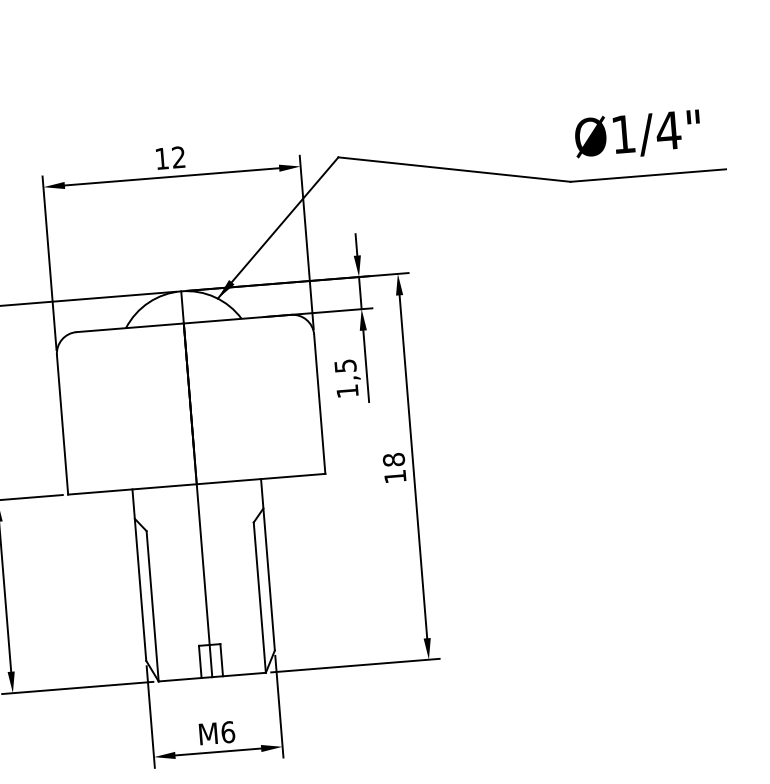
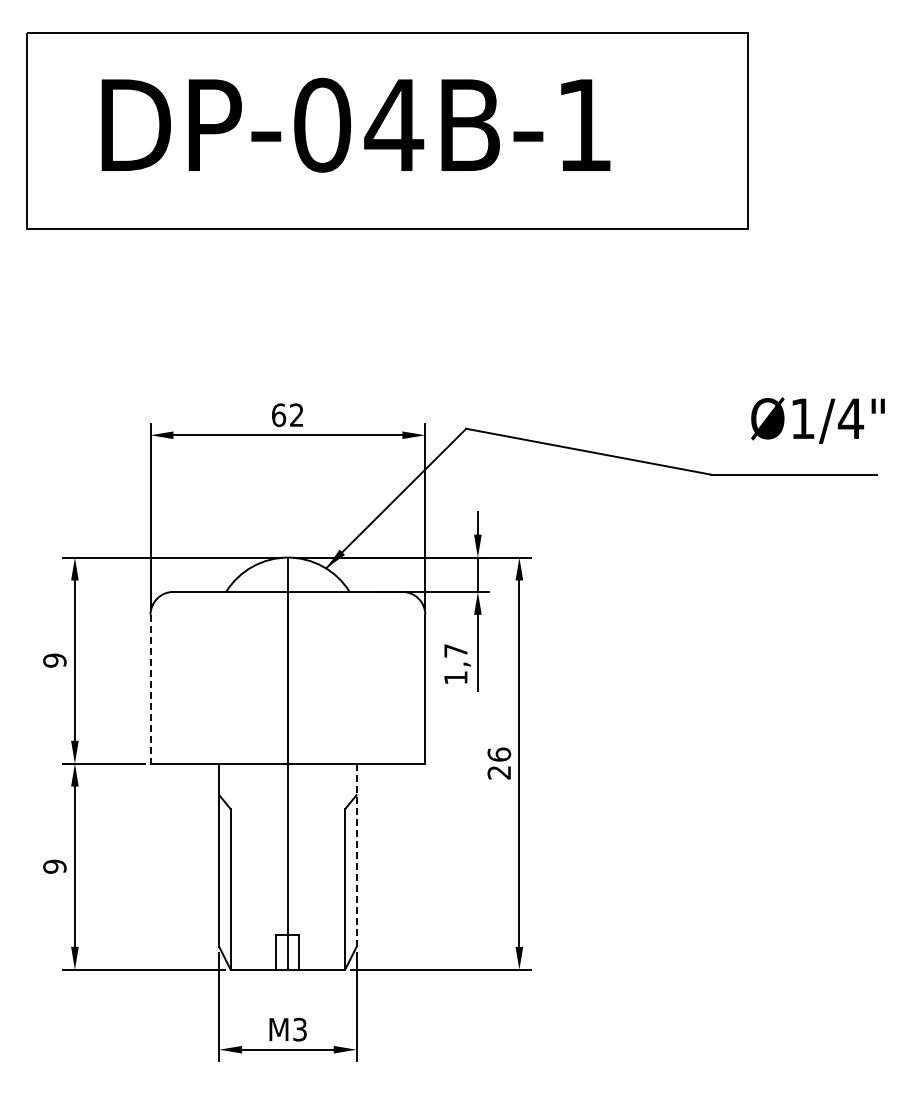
text: (637, 134) -> (817, 420), moved
text: (162, 158) -> (279, 414), 12 -> 62
text: (345, 365) -> (455, 650), 1,5 -> 1,7
line: (62, 425) -> (150, 689), solid -> dashed
text: (393, 468) -> (498, 763), 18 -> 26
line: (267, 565) -> (356, 855), solid -> dashed
text: (228, 732) -> (300, 1029), M6 -> M3

